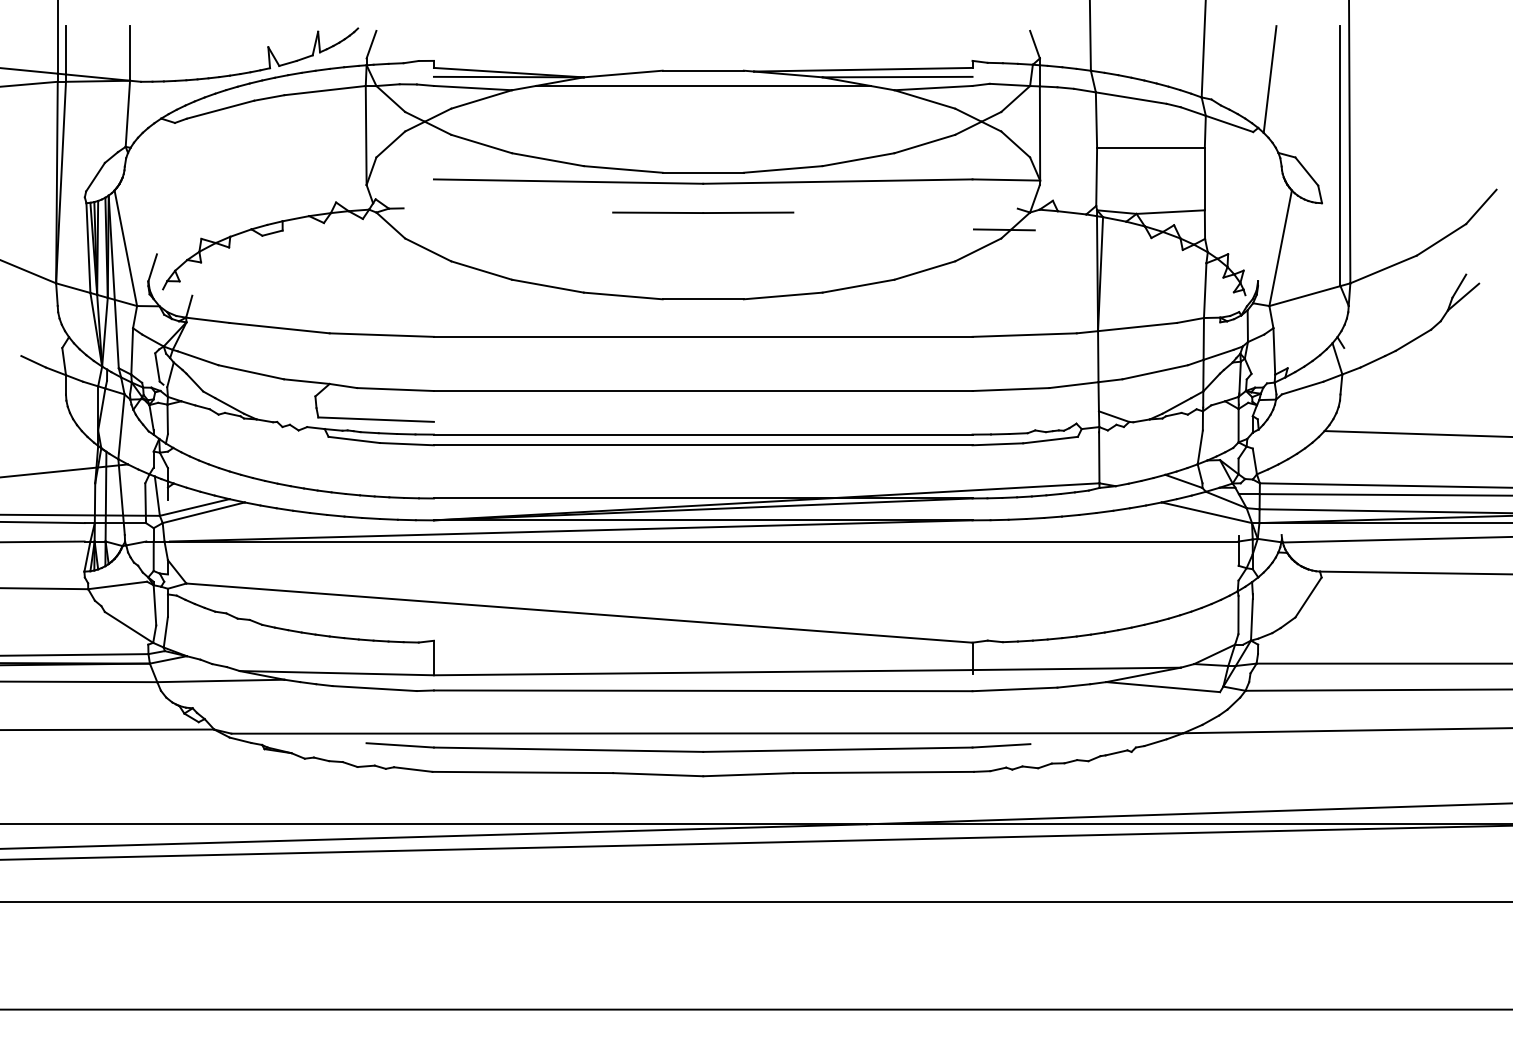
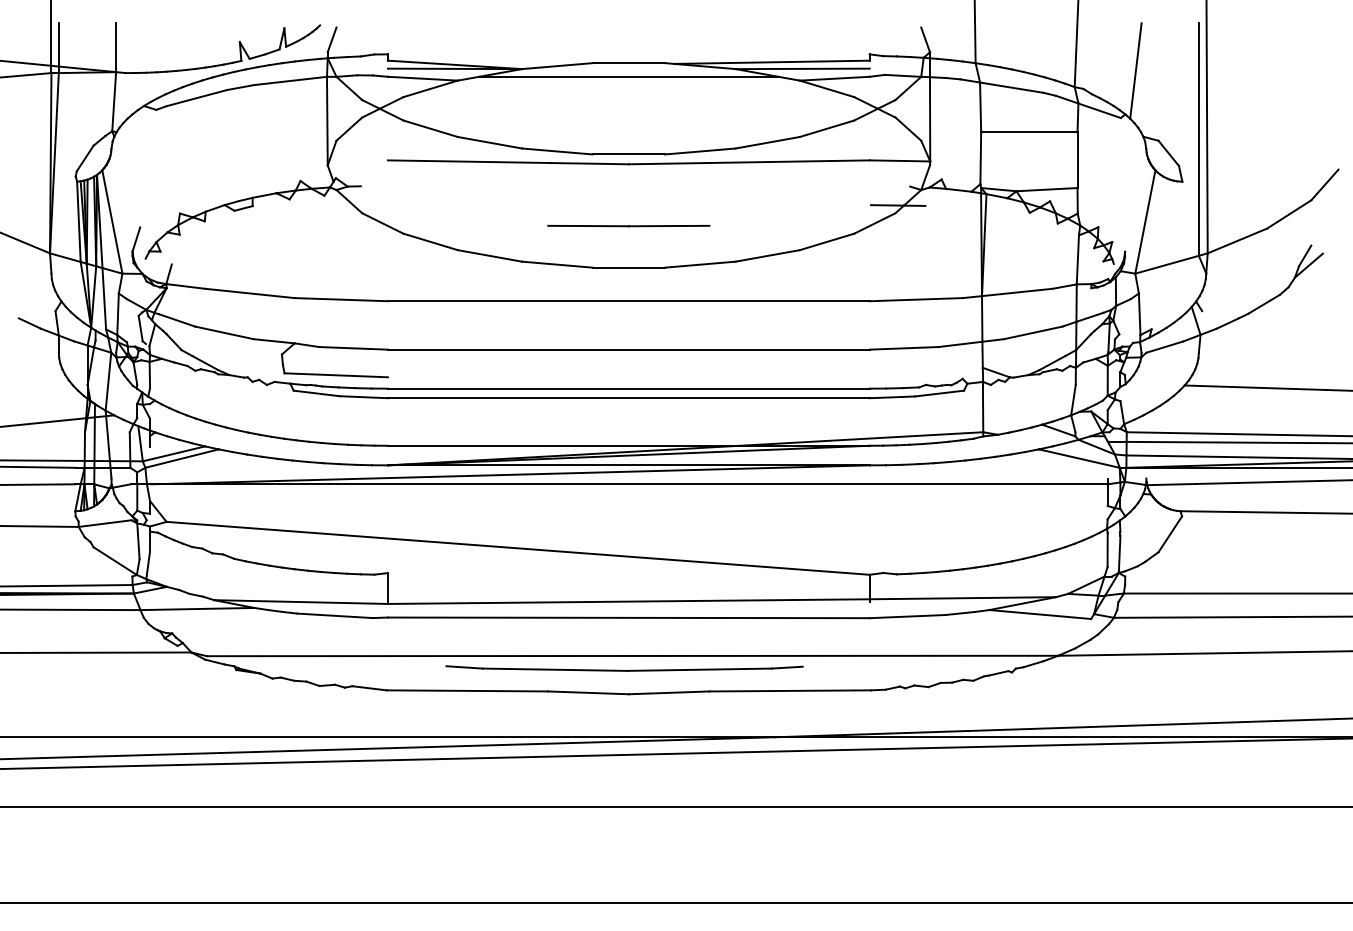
line: (703, 212) -> (629, 225), moved
part: (698, 747) -> (624, 668), size x0.6

